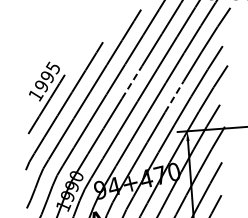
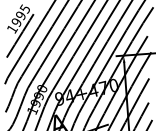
line: (131, 82) -> (82, 19), dashed -> solid
line: (174, 96) -> (114, 30), dashed -> solid

